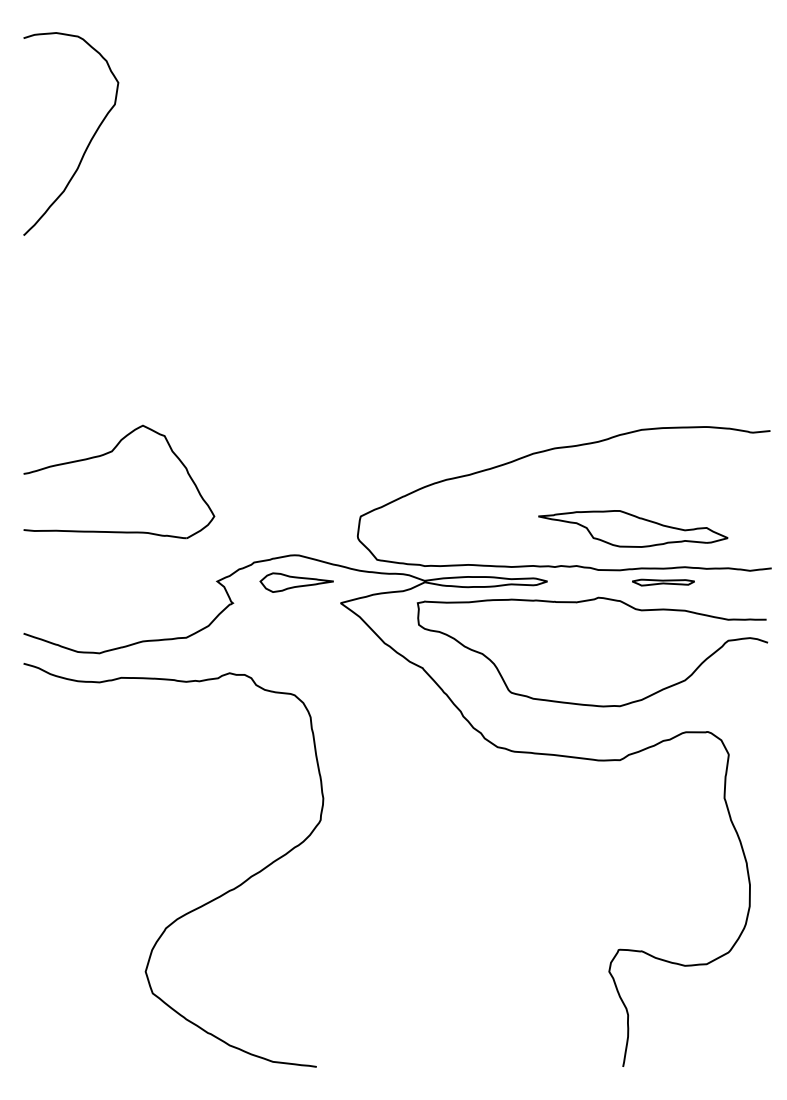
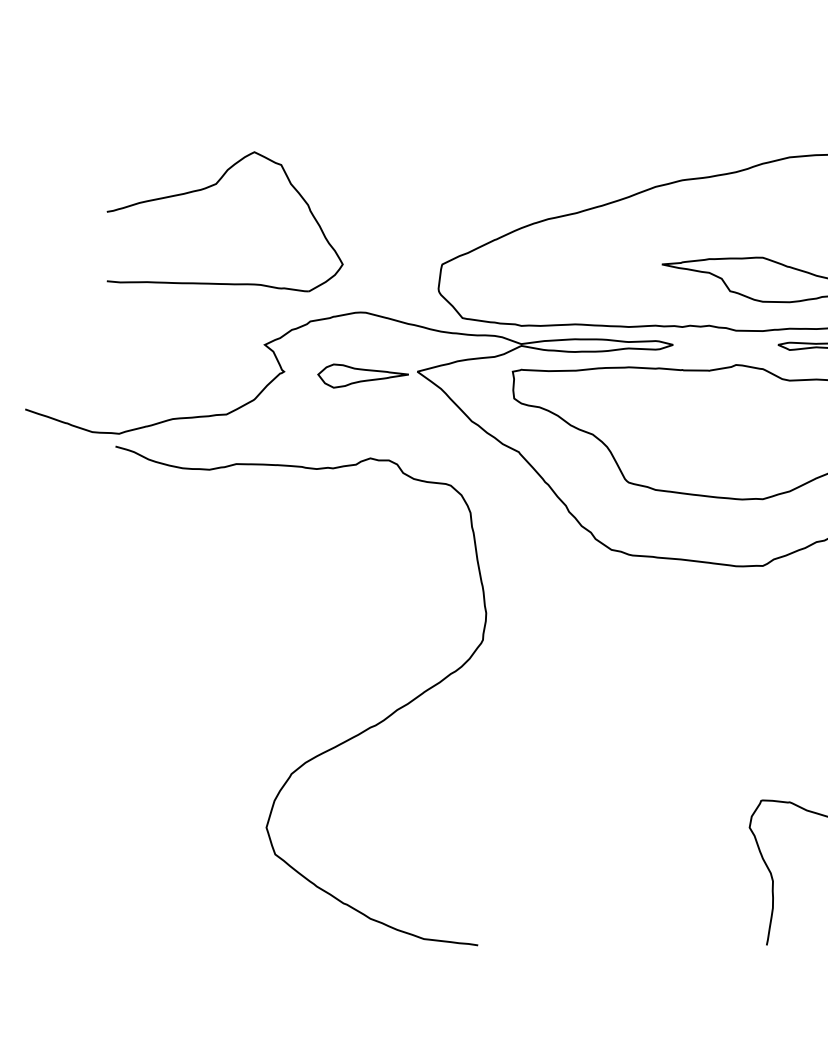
part: (107, 454) -> (210, 187), moved
part: (296, 582) -> (362, 375), moved
curve: (192, 909) -> (324, 750), moved

